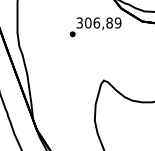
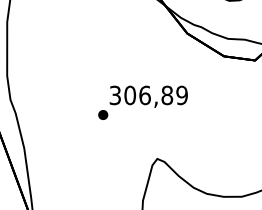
text: (95, 27) -> (142, 103), moved

